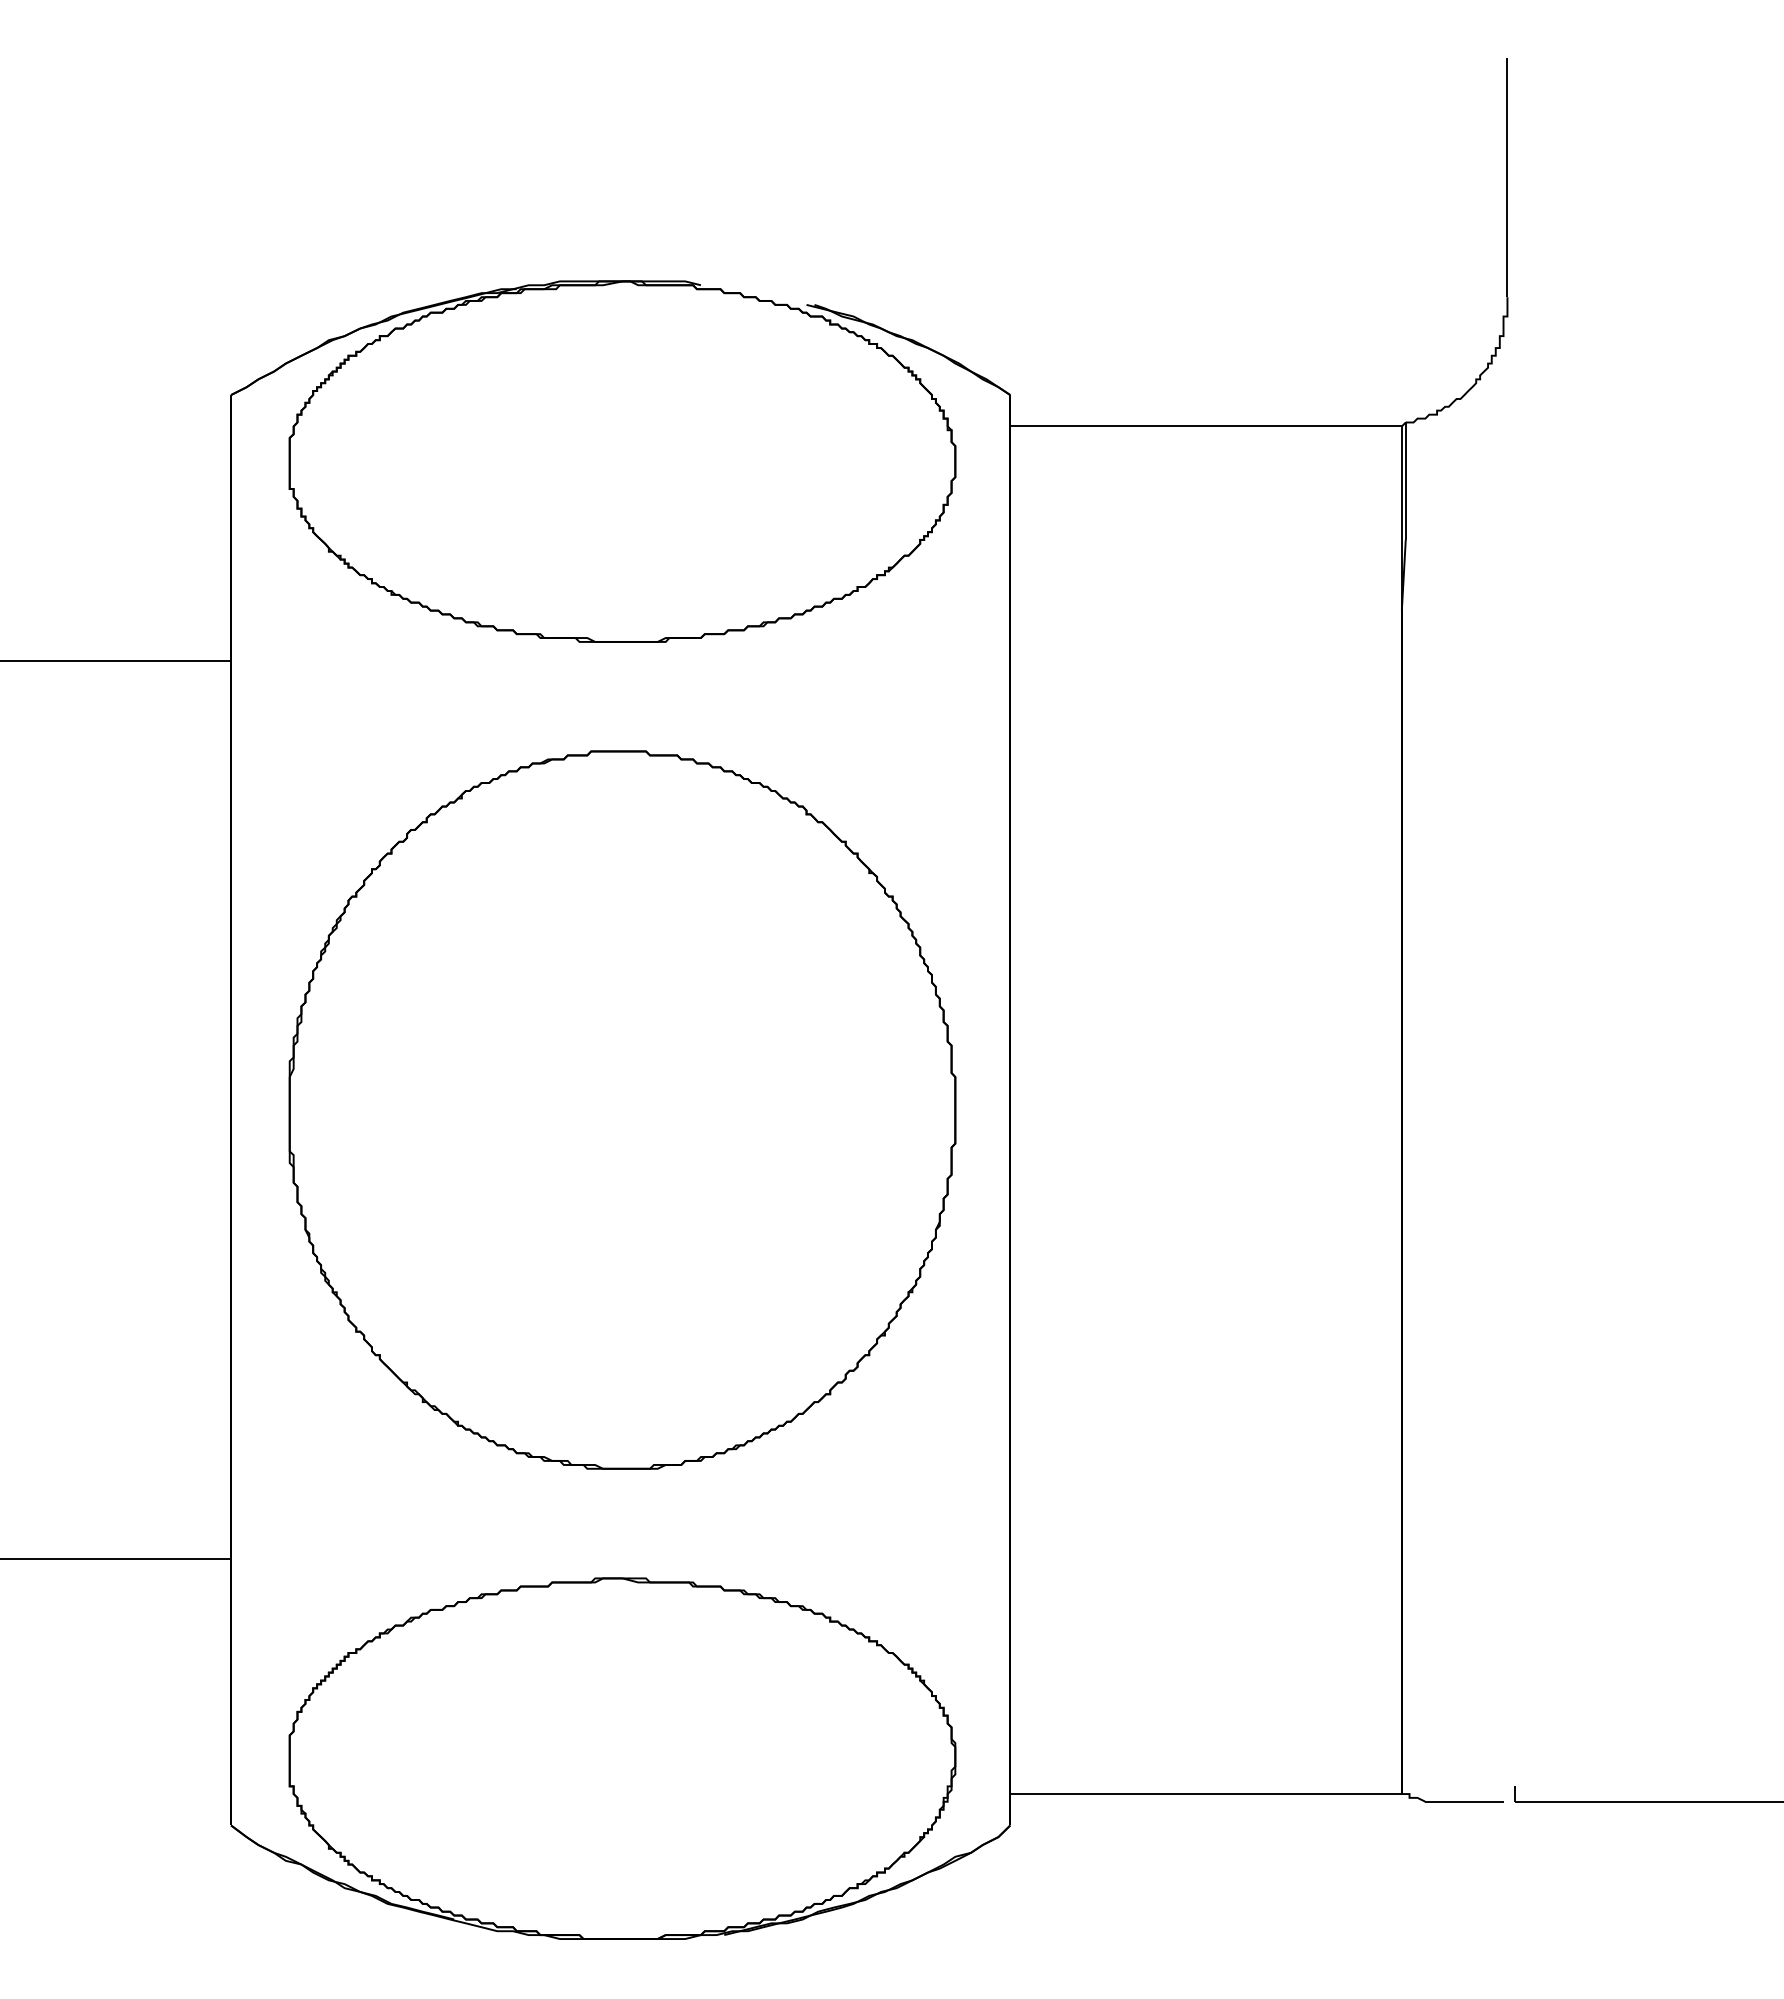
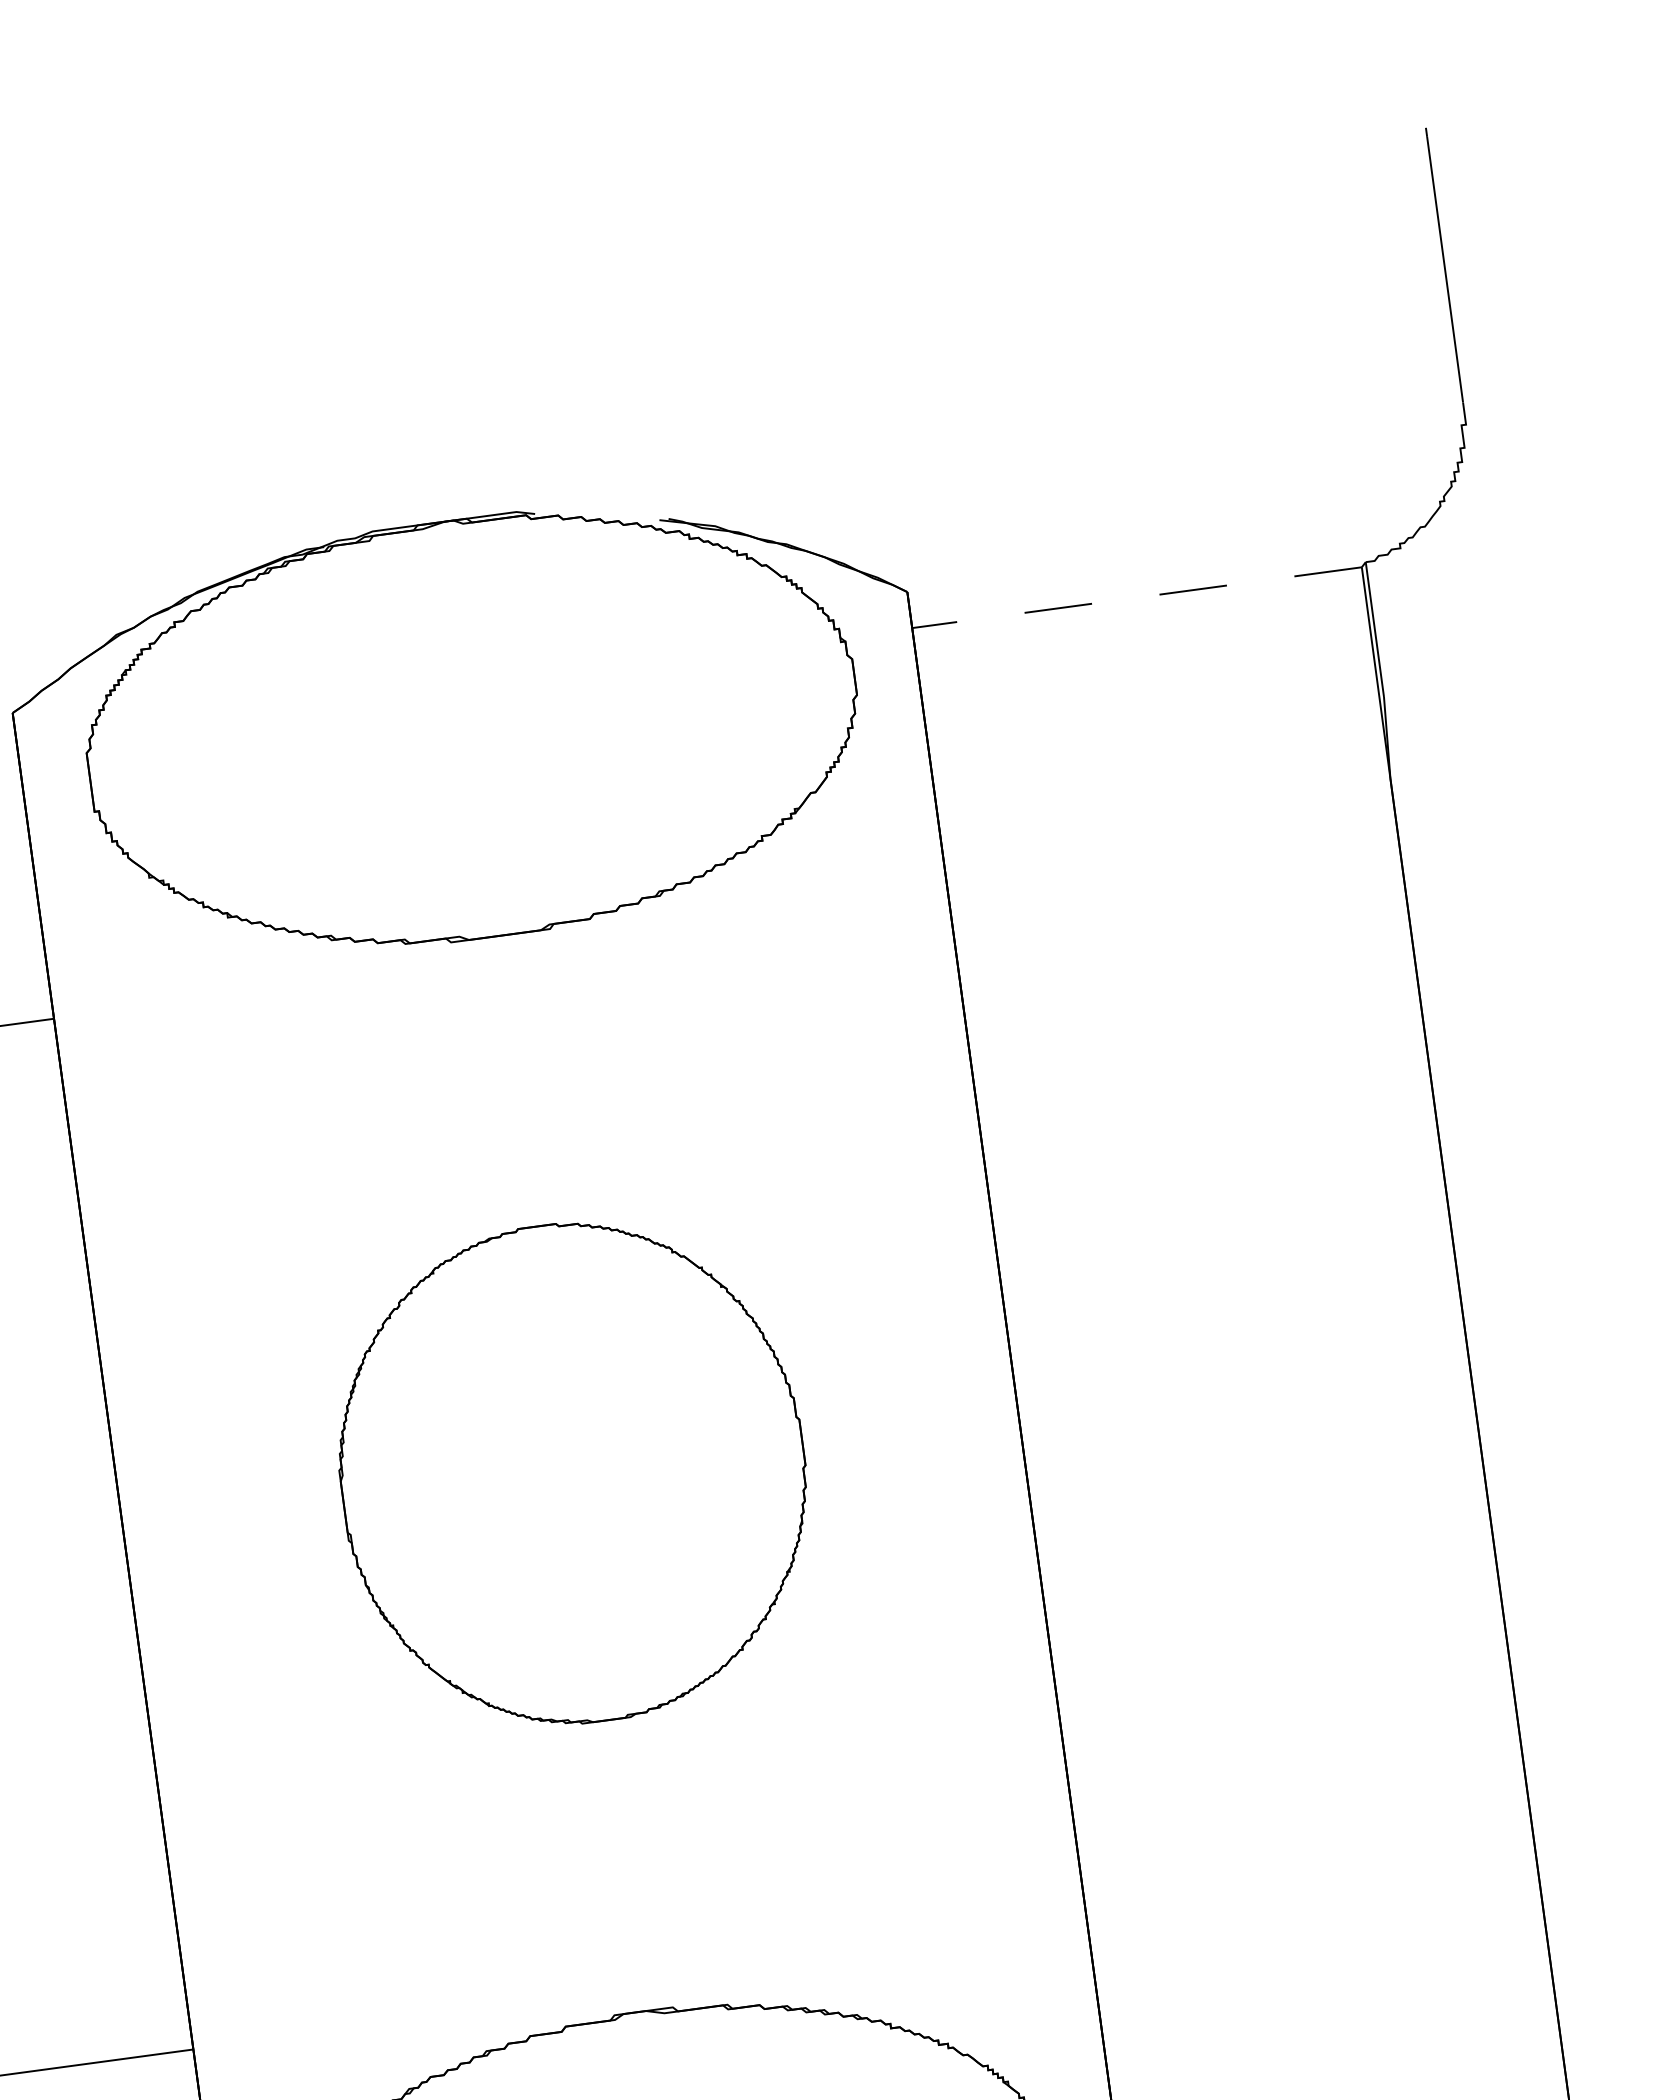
line: (1206, 426) -> (1137, 597), solid -> dashed
part: (622, 1109) -> (573, 1472), size x0.6

